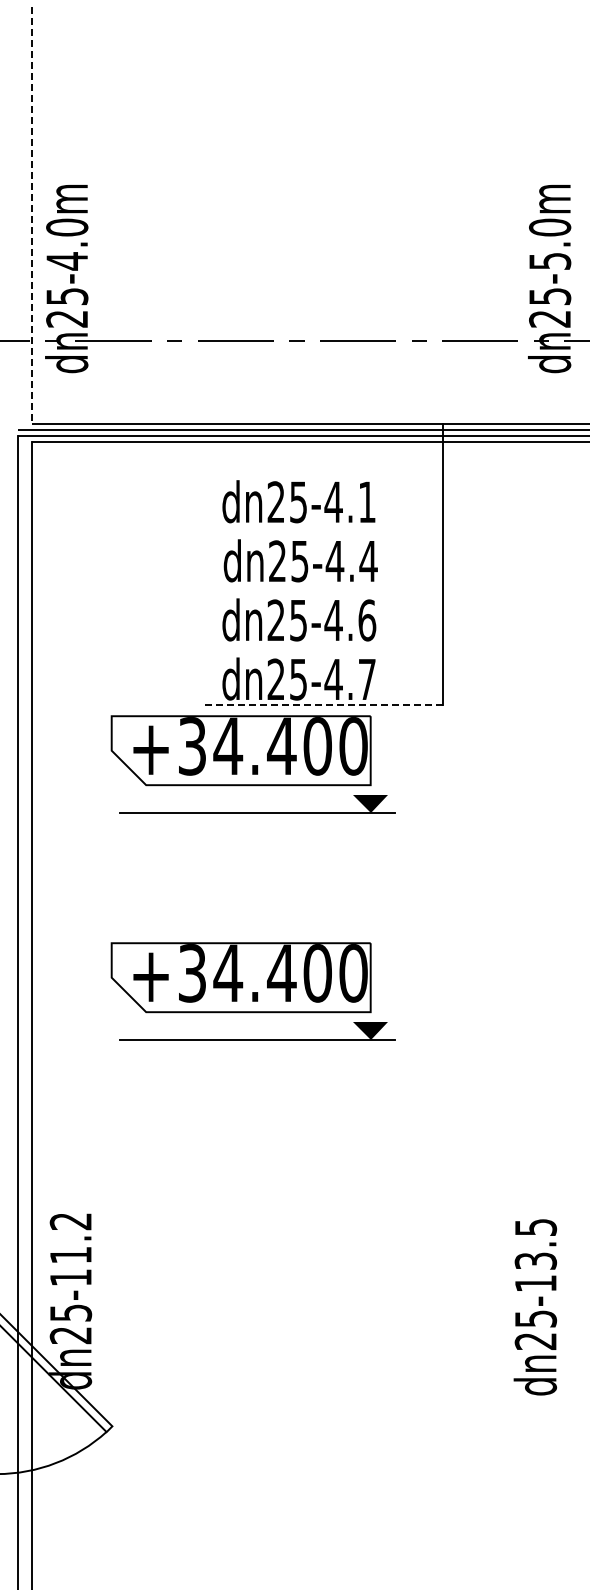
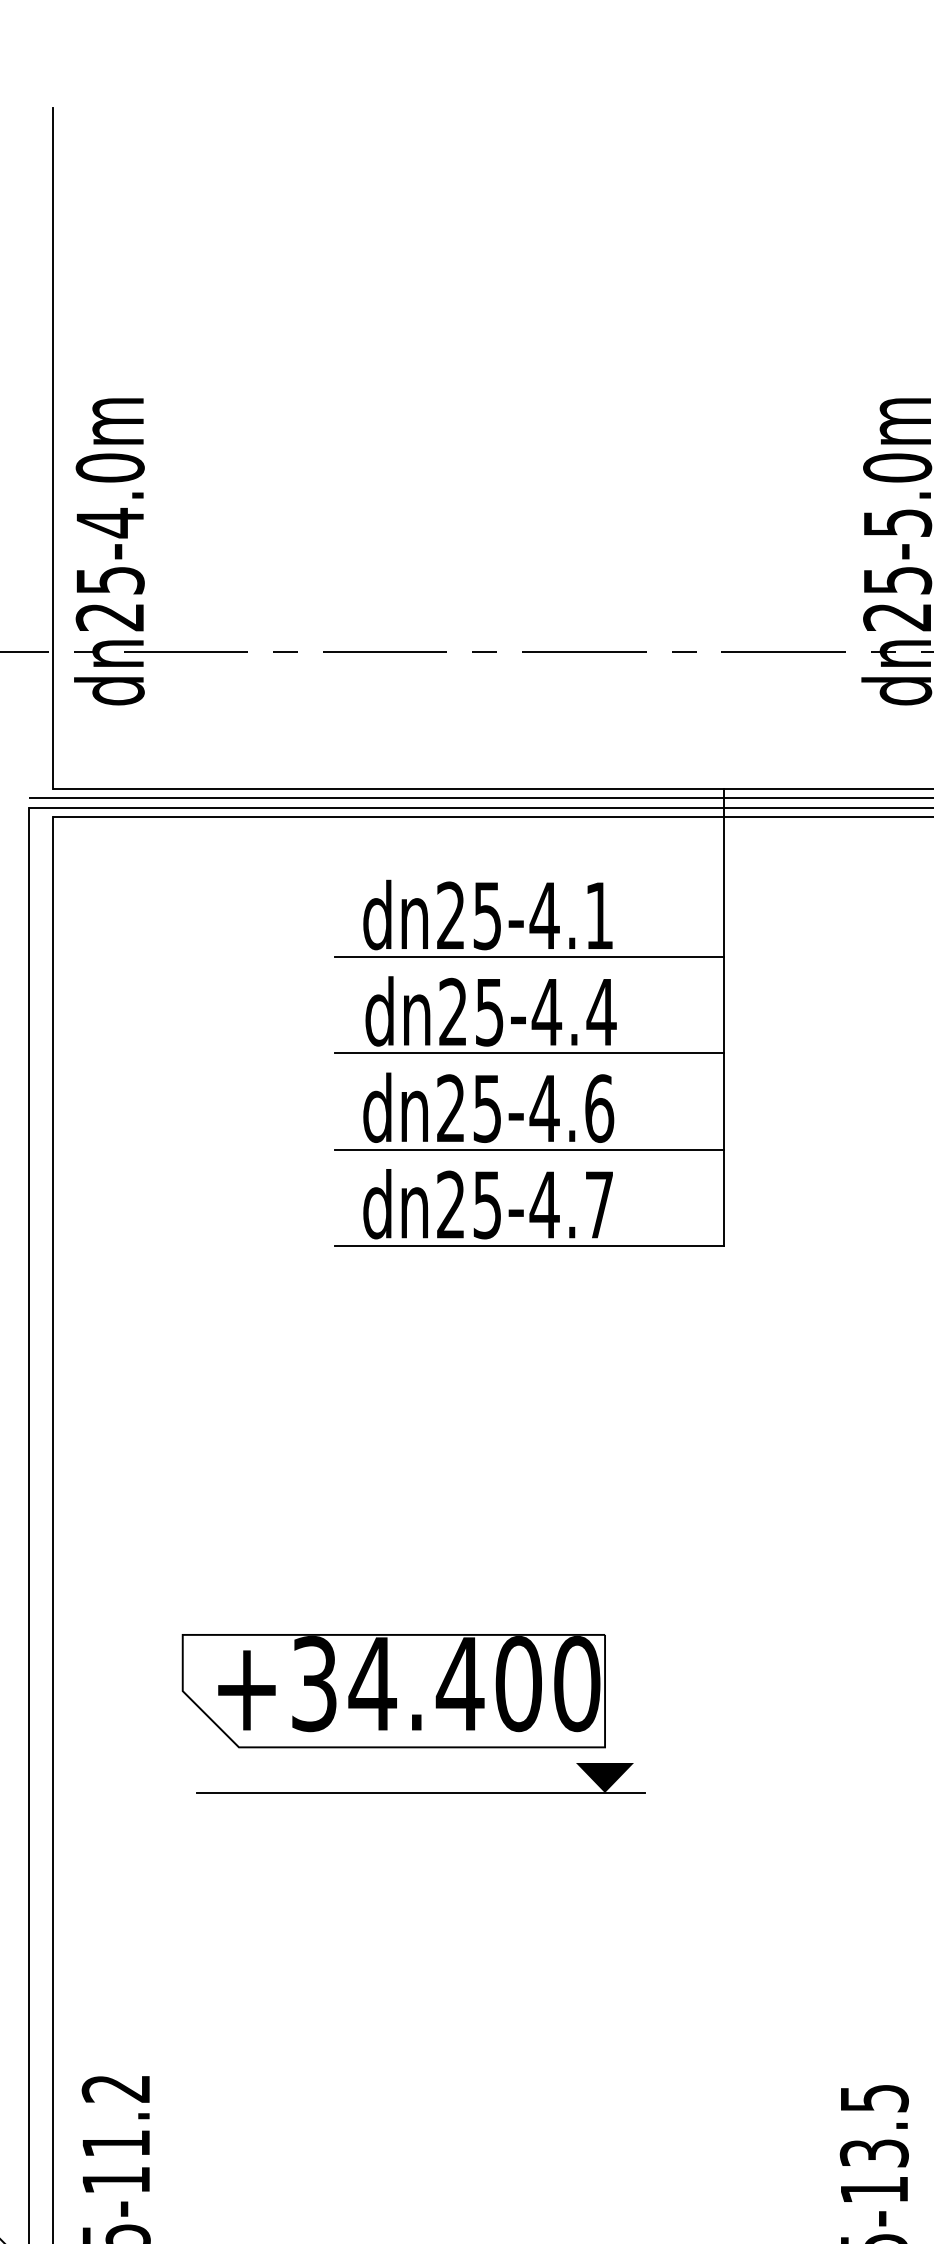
line: (31, 215) -> (51, 448), dashed -> solid
line: (323, 527) -> (528, 957), added
line: (323, 586) -> (528, 1053), added
line: (323, 645) -> (528, 1149), added
line: (324, 704) -> (529, 1245), dashed -> solid
part: (252, 764) -> (412, 1343), removed

